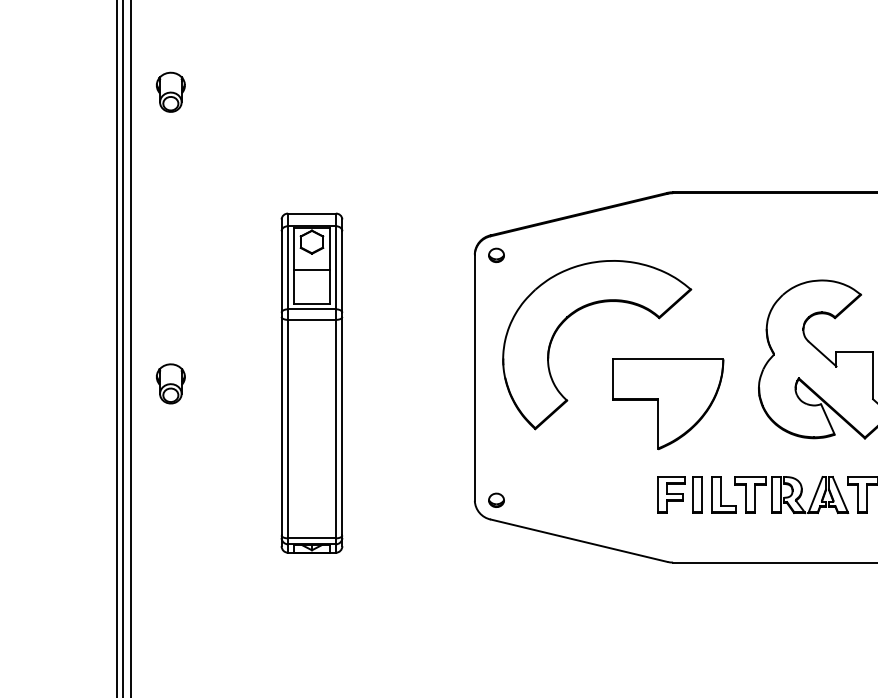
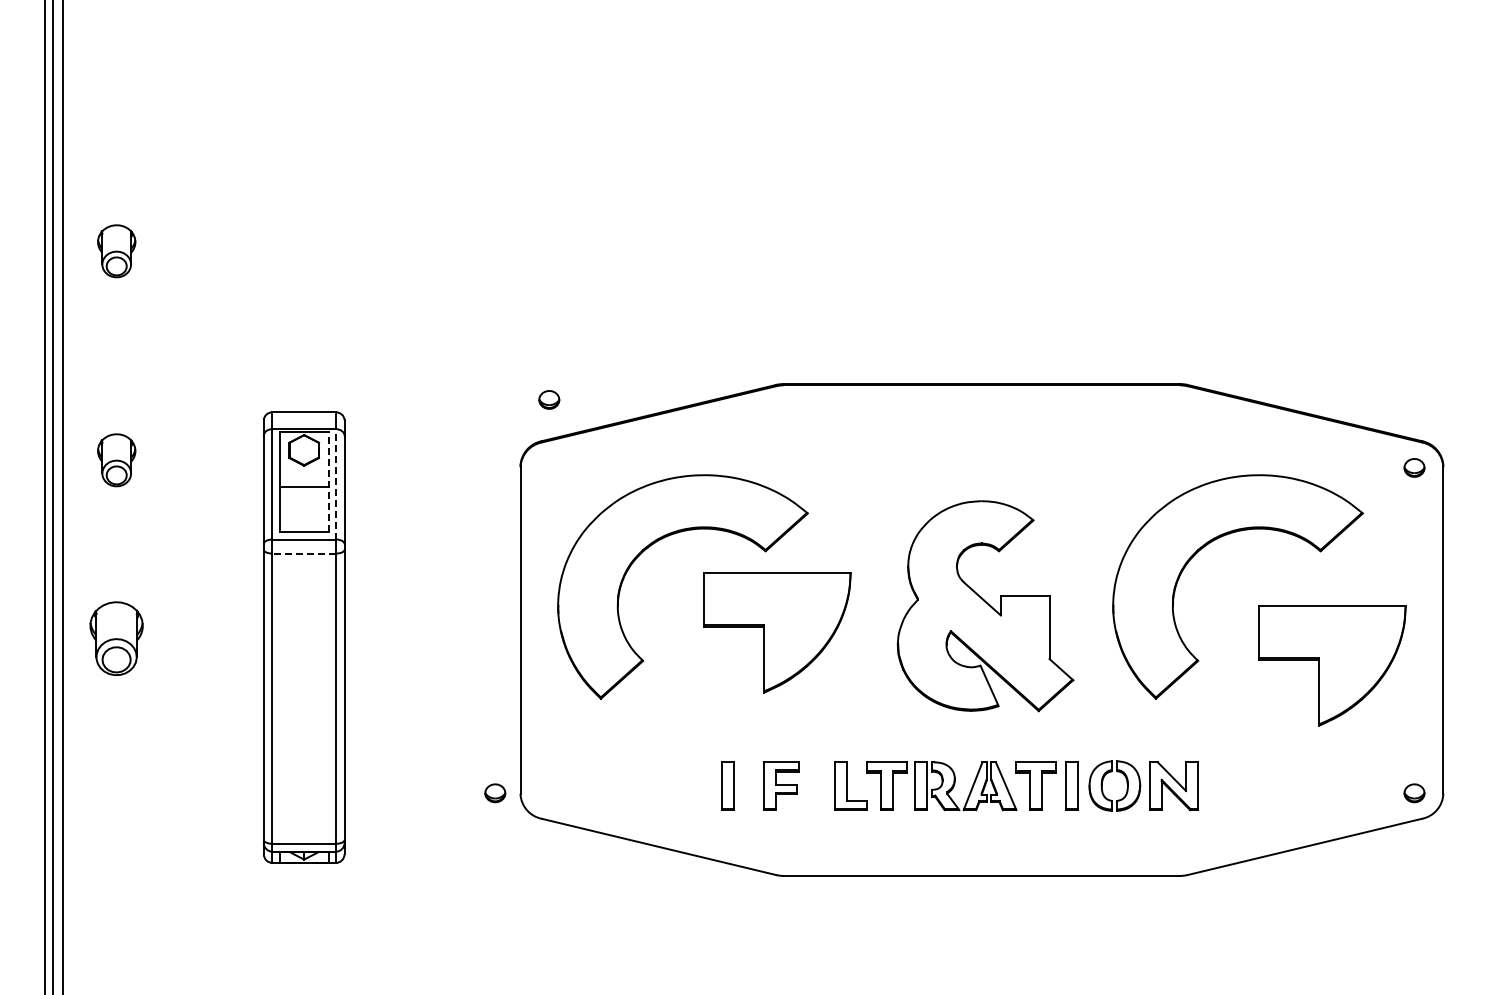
part: (170, 249) -> (116, 460), added
part: (496, 255) -> (549, 399), moved
line: (330, 265) -> (328, 481), solid -> dashed
line: (335, 267) -> (335, 483), solid -> dashed
line: (312, 319) -> (304, 553), solid -> dashed
part: (170, 383) -> (116, 638), size x1.4
part: (668, 404) -> (777, 632), moved
part: (696, 494) -> (727, 785), moved
part: (496, 500) -> (495, 793), moved

